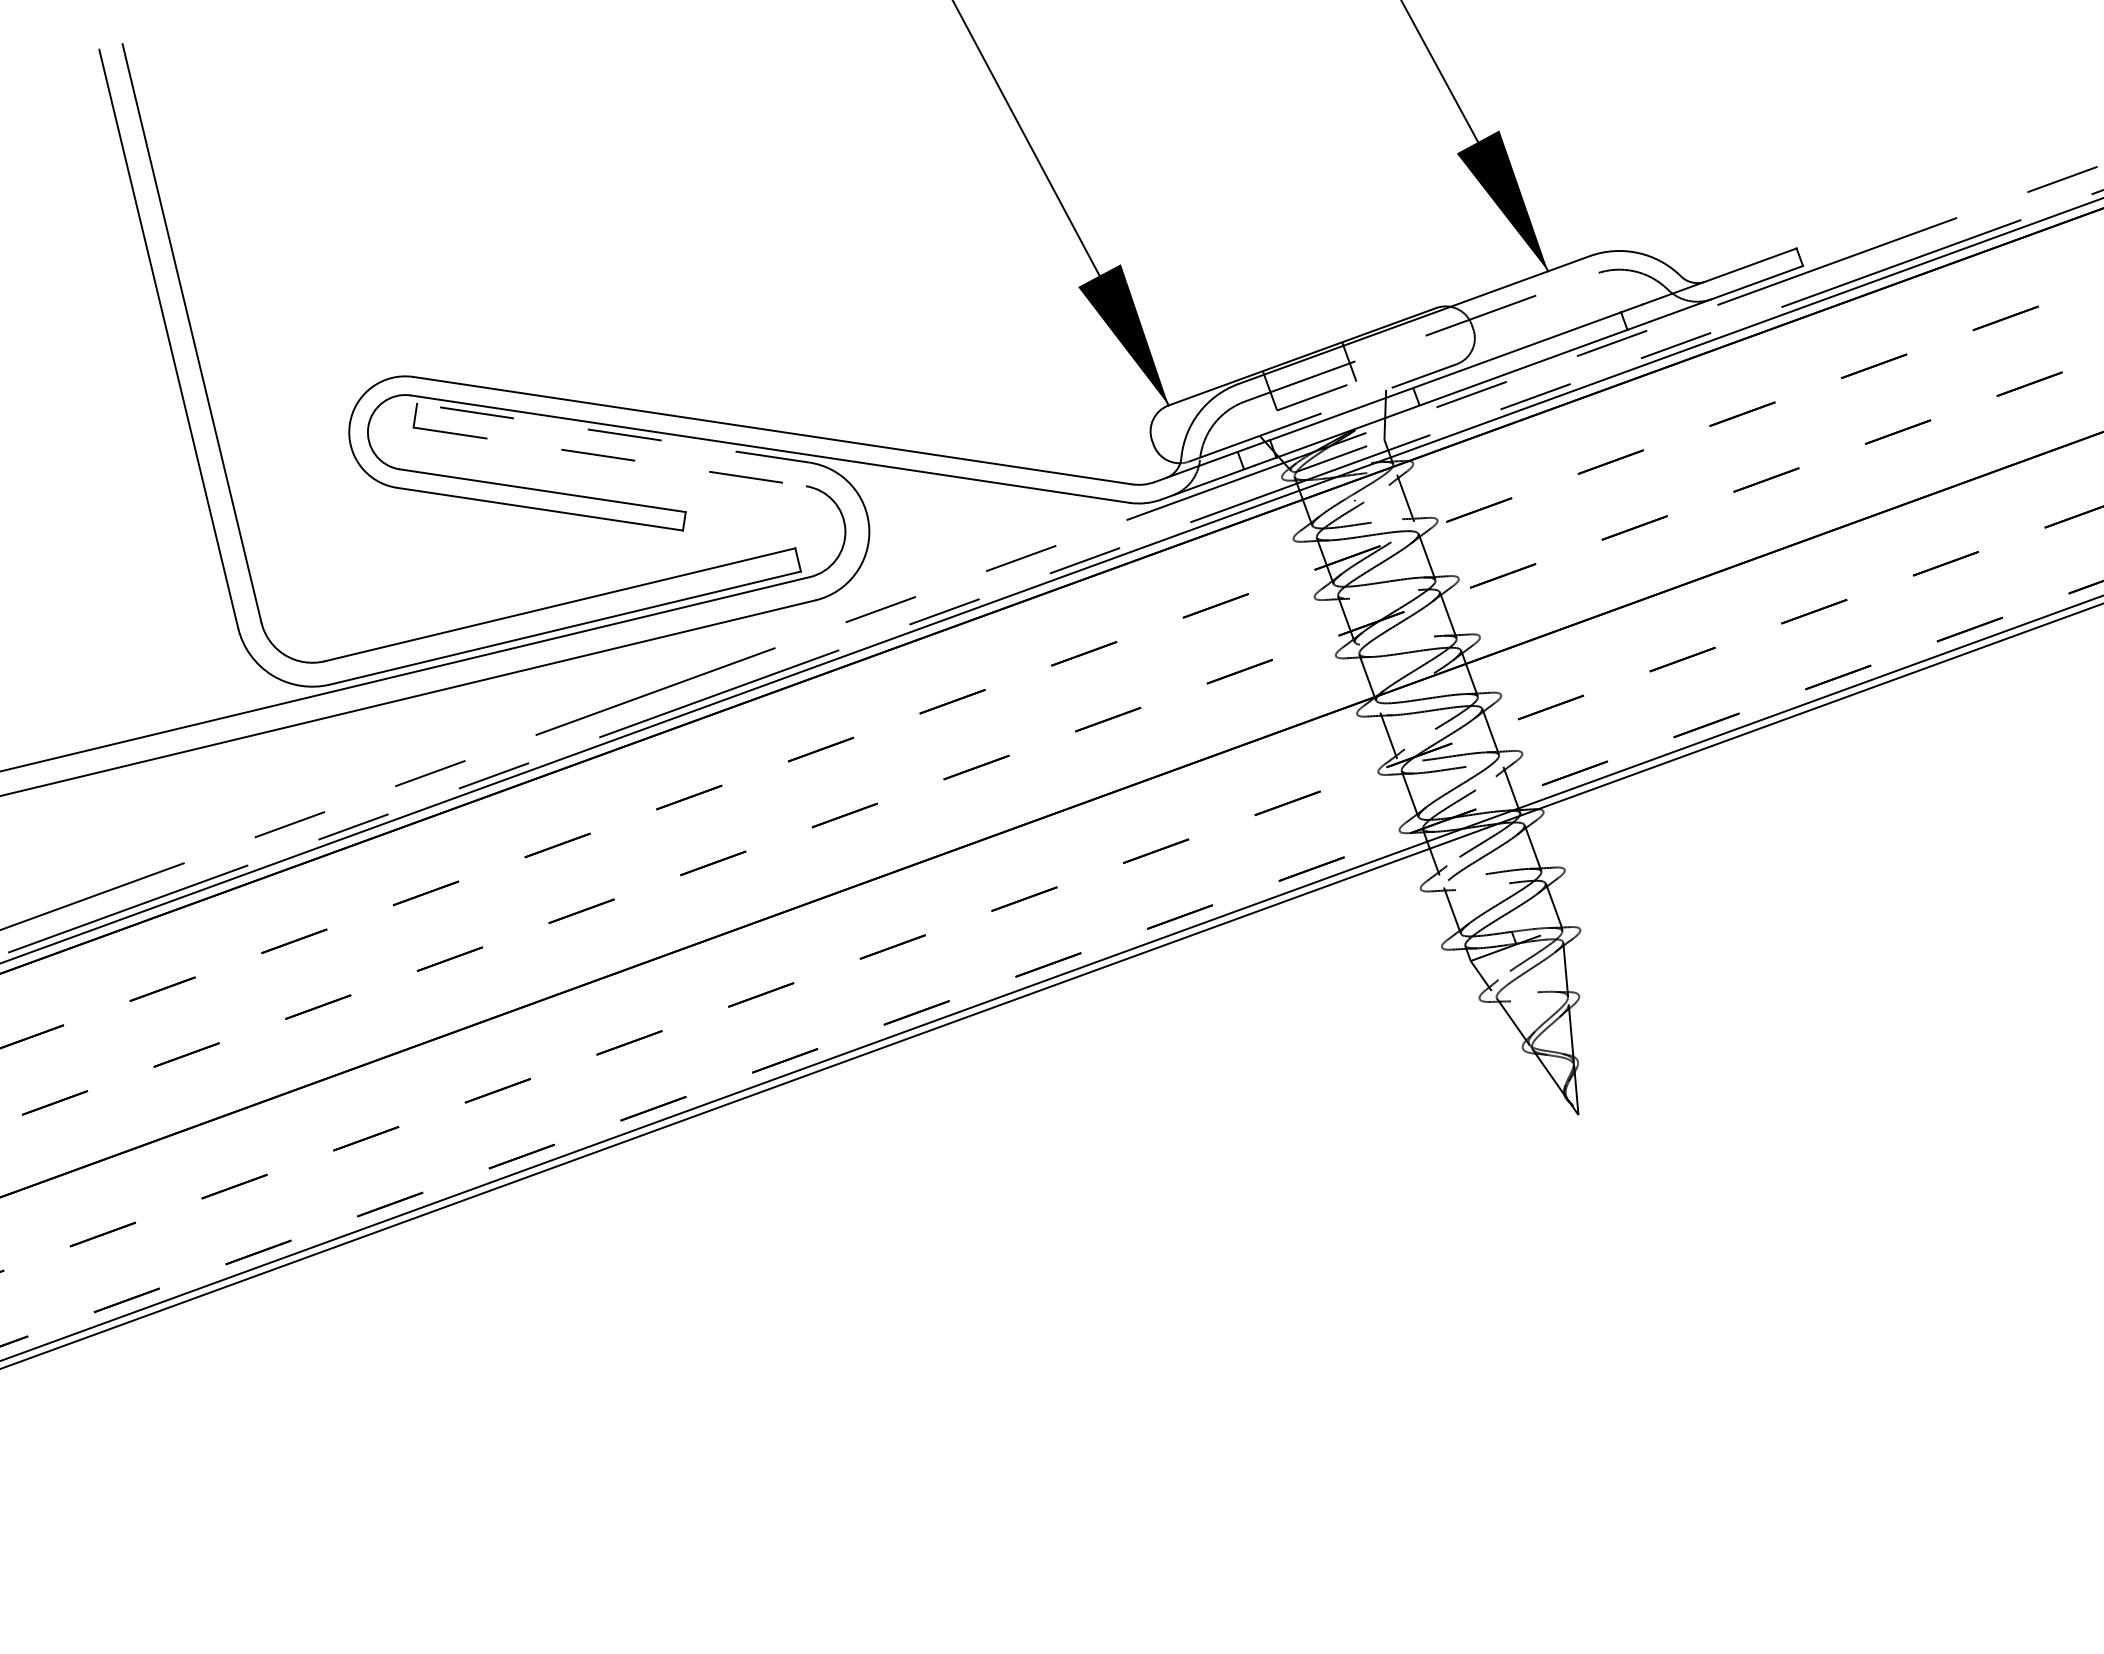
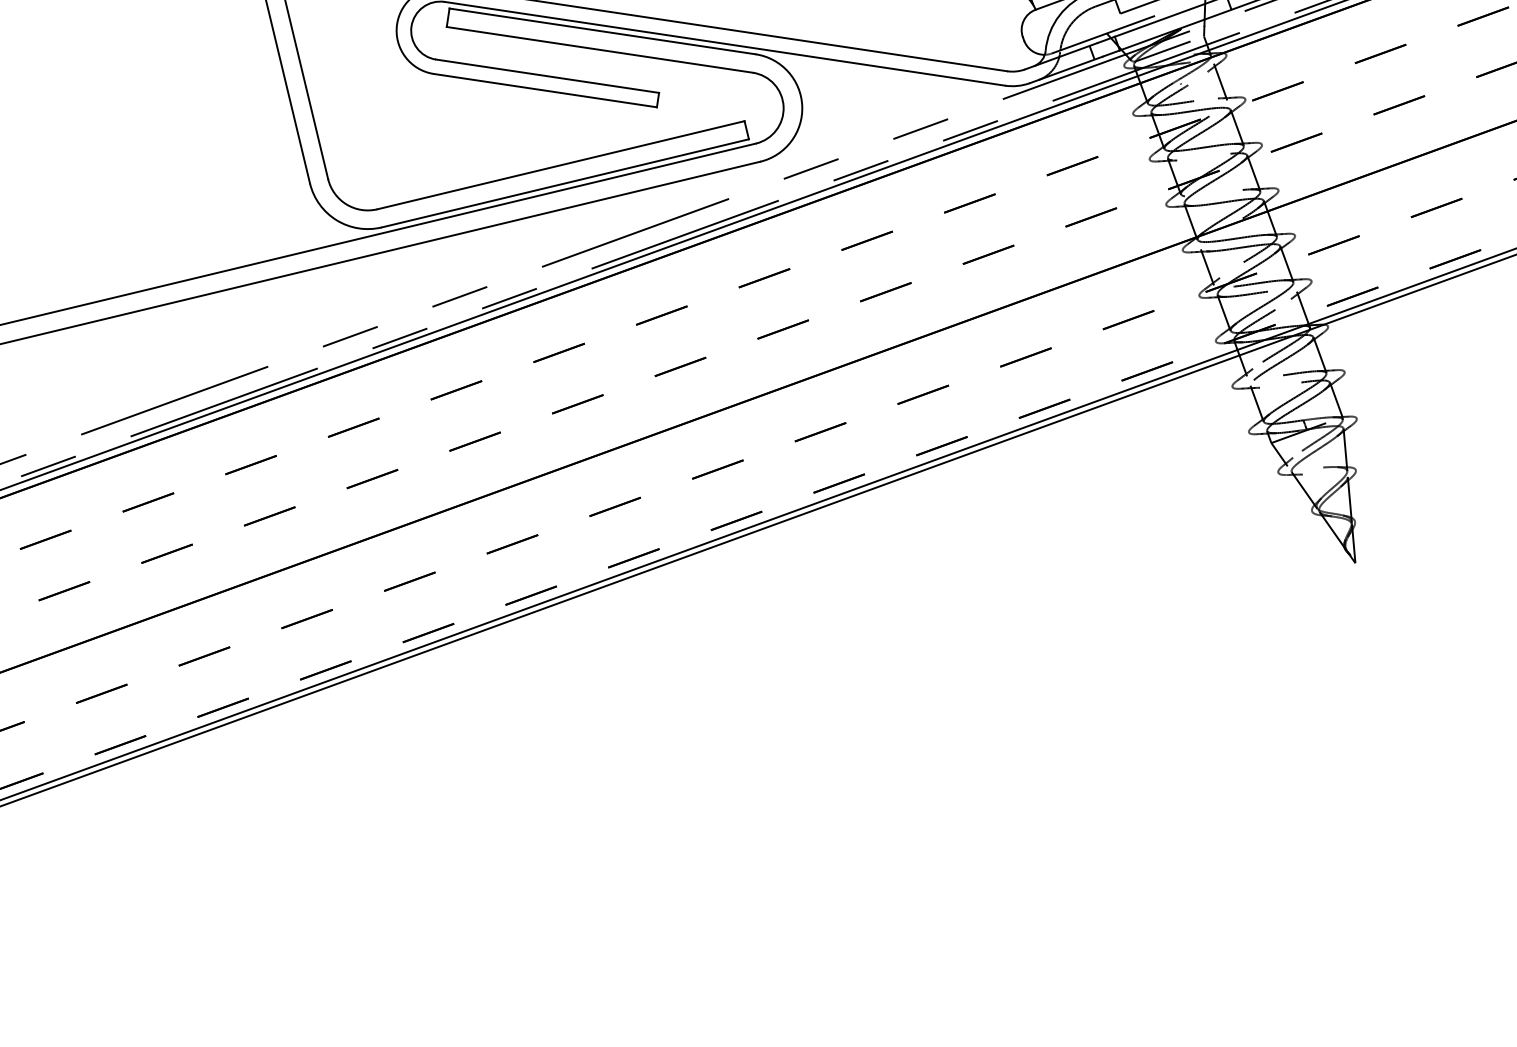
line: (612, 433) -> (601, 31), dashed -> solid
line: (610, 456) -> (600, 49), dashed -> solid

